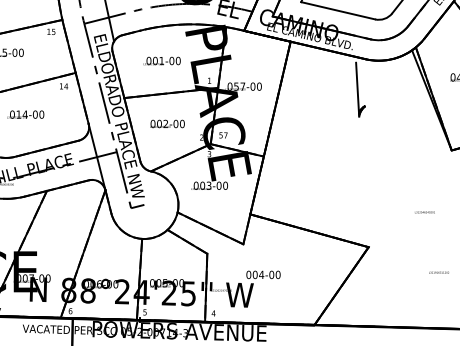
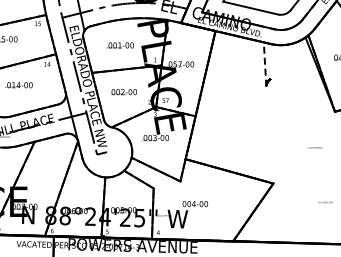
line: (358, 90) -> (265, 67), solid -> dashed
text: (424, 212) -> (314, 147), moved

